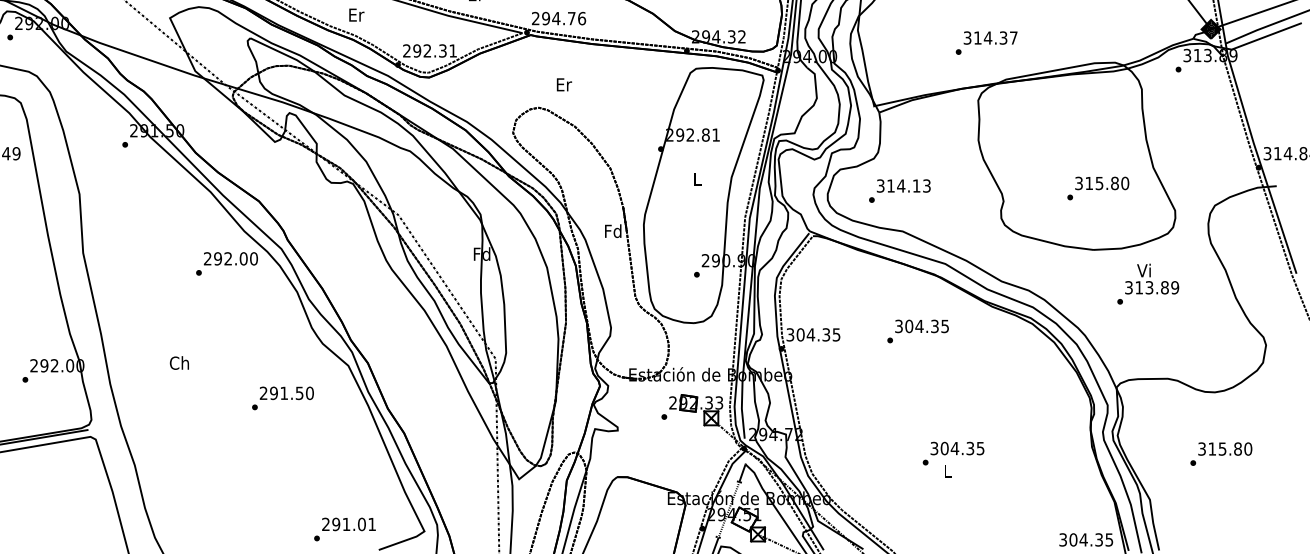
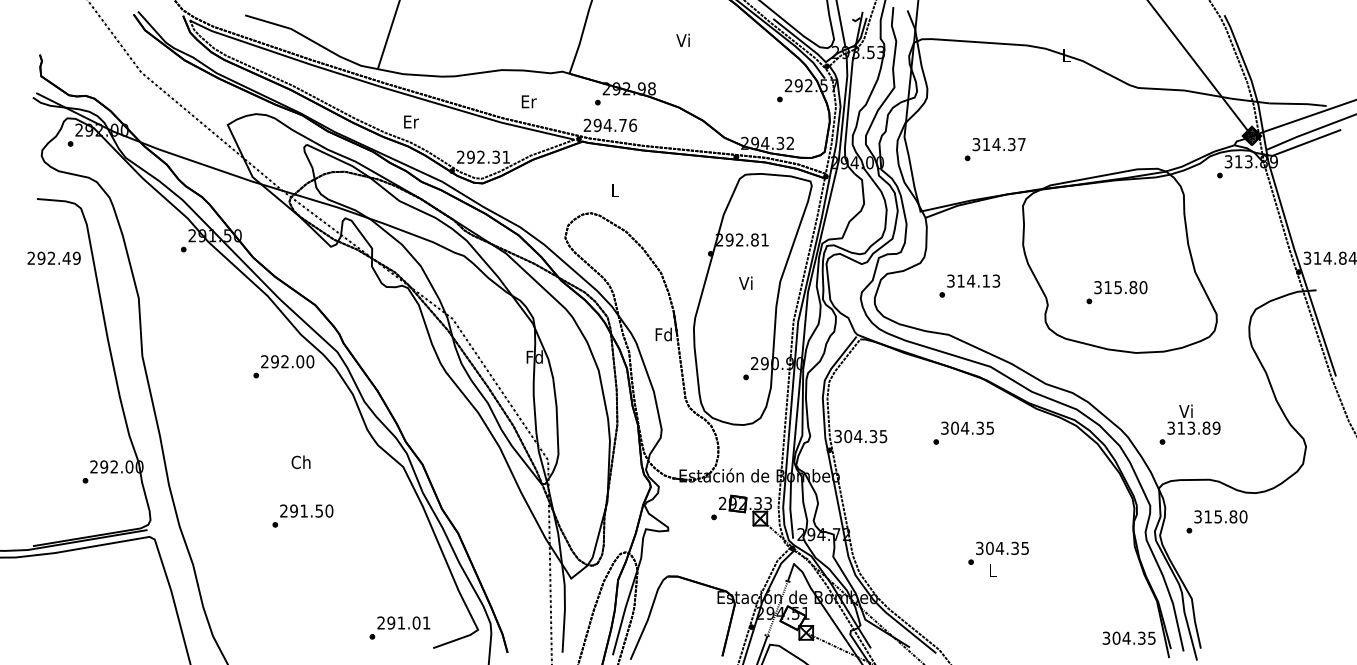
text: (985, 43) -> (994, 149), moved
text: (564, 84) -> (615, 190), Er -> L
text: (696, 178) -> (745, 282), L -> Vi
text: (1097, 188) -> (1116, 292), moved
text: (899, 190) -> (969, 285), moved
text: (1147, 283) -> (1189, 424), moved
text: (178, 362) -> (300, 461), moved
text: (282, 397) -> (302, 515), moved
text: (1220, 453) -> (1216, 521), moved

